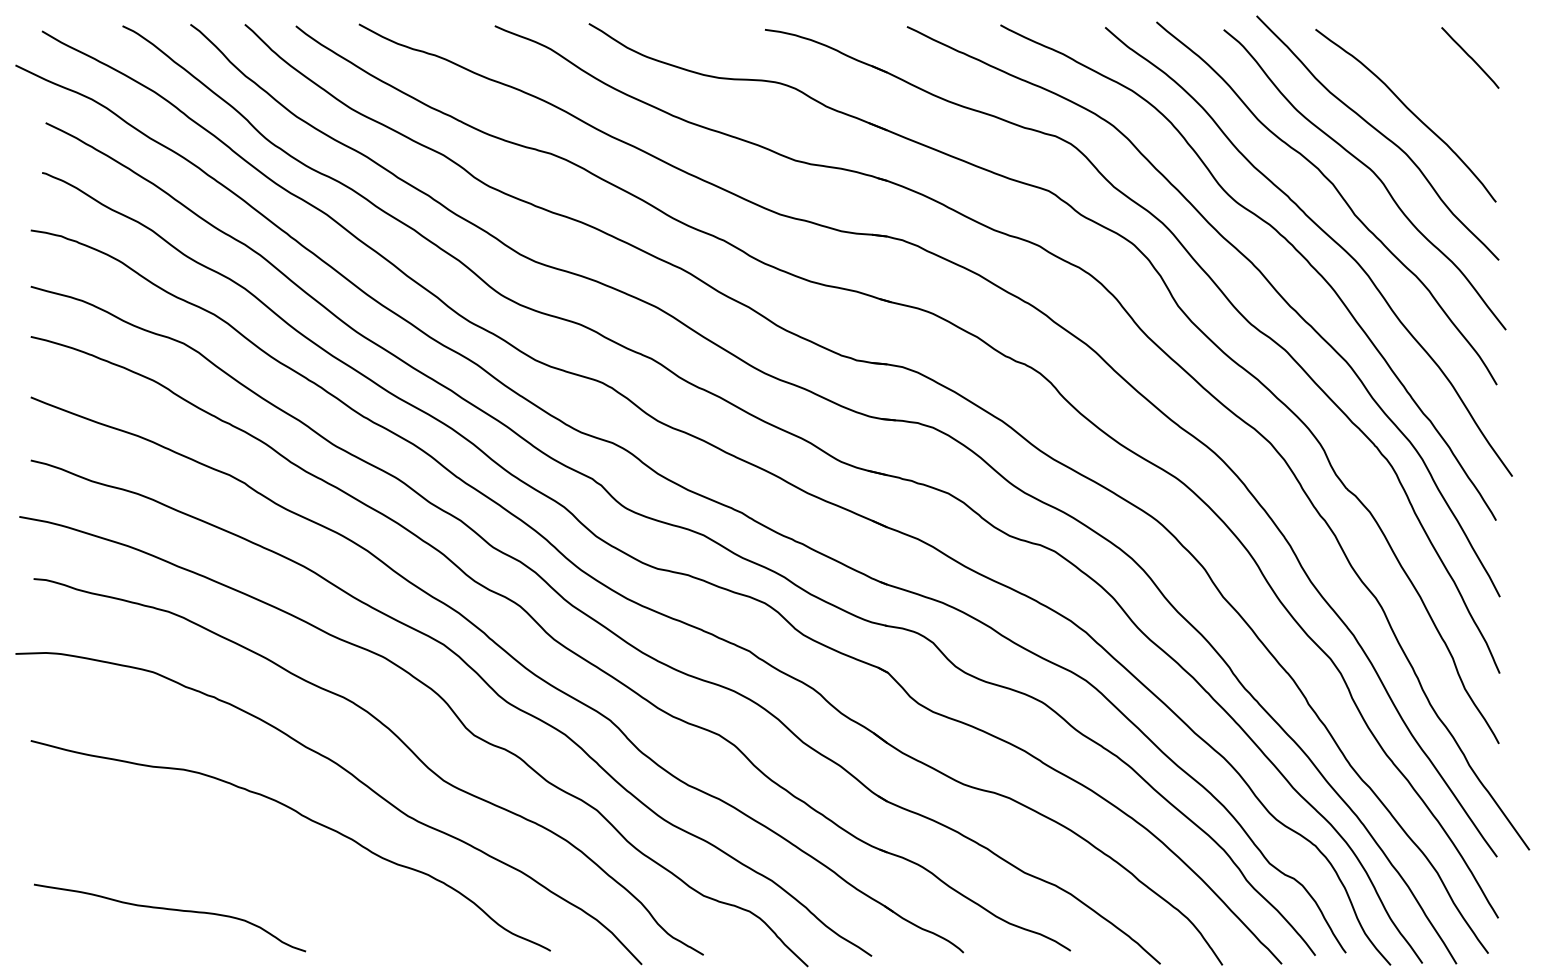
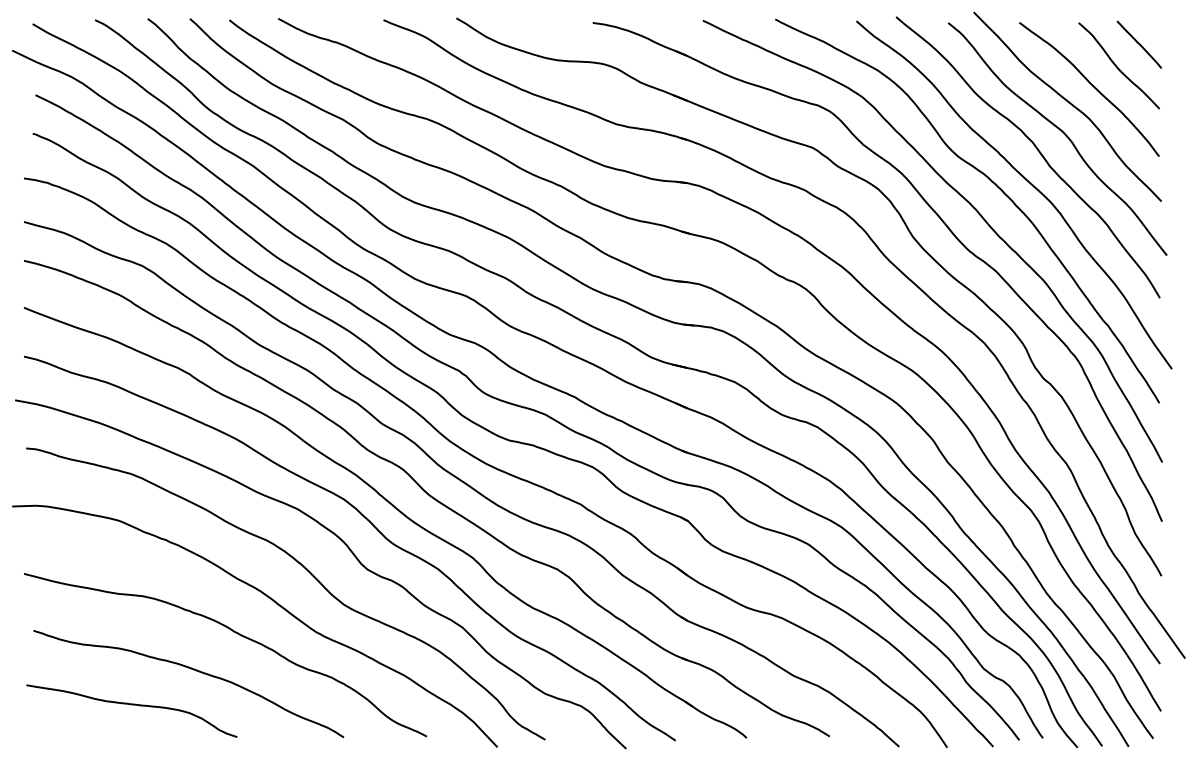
curve: (1442, 86) -> (1117, 66), added
curve: (249, 865) -> (193, 670), added

